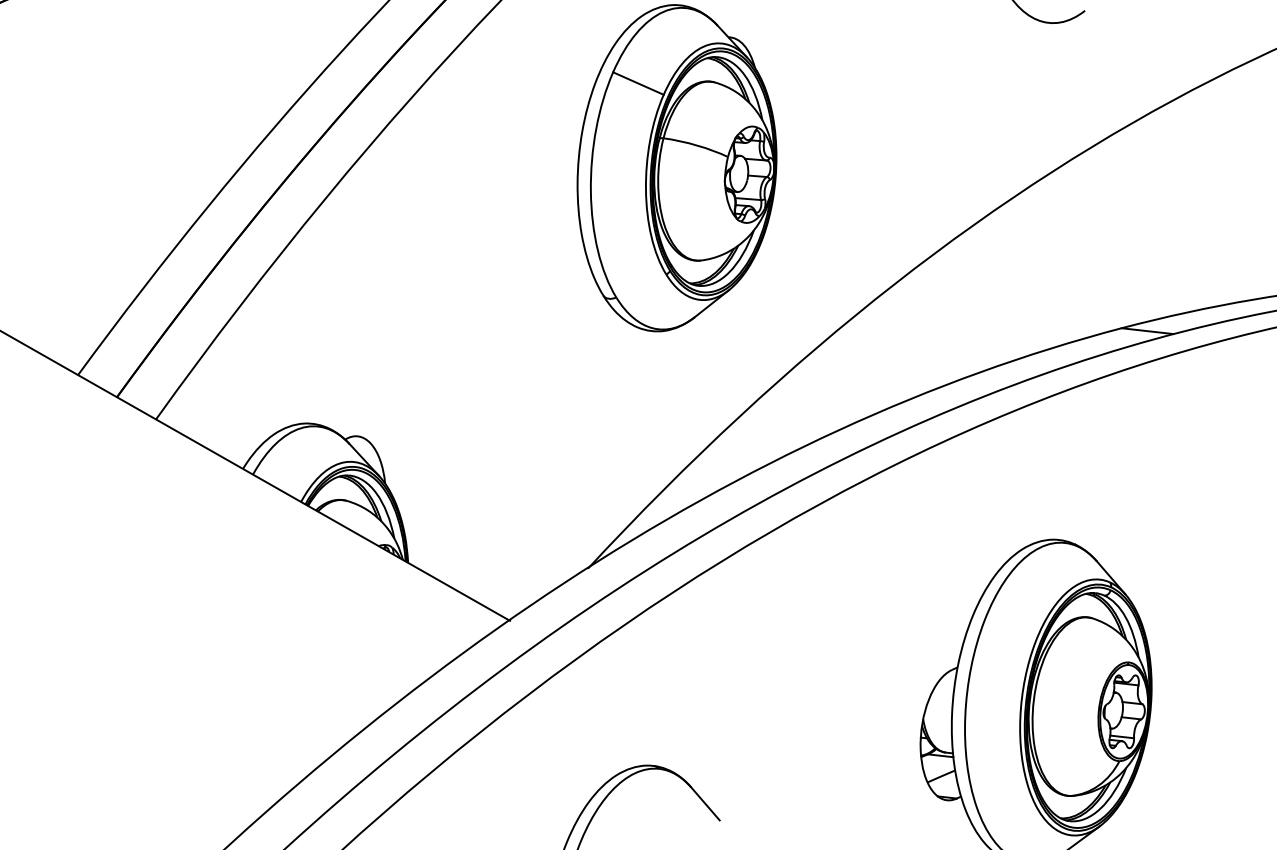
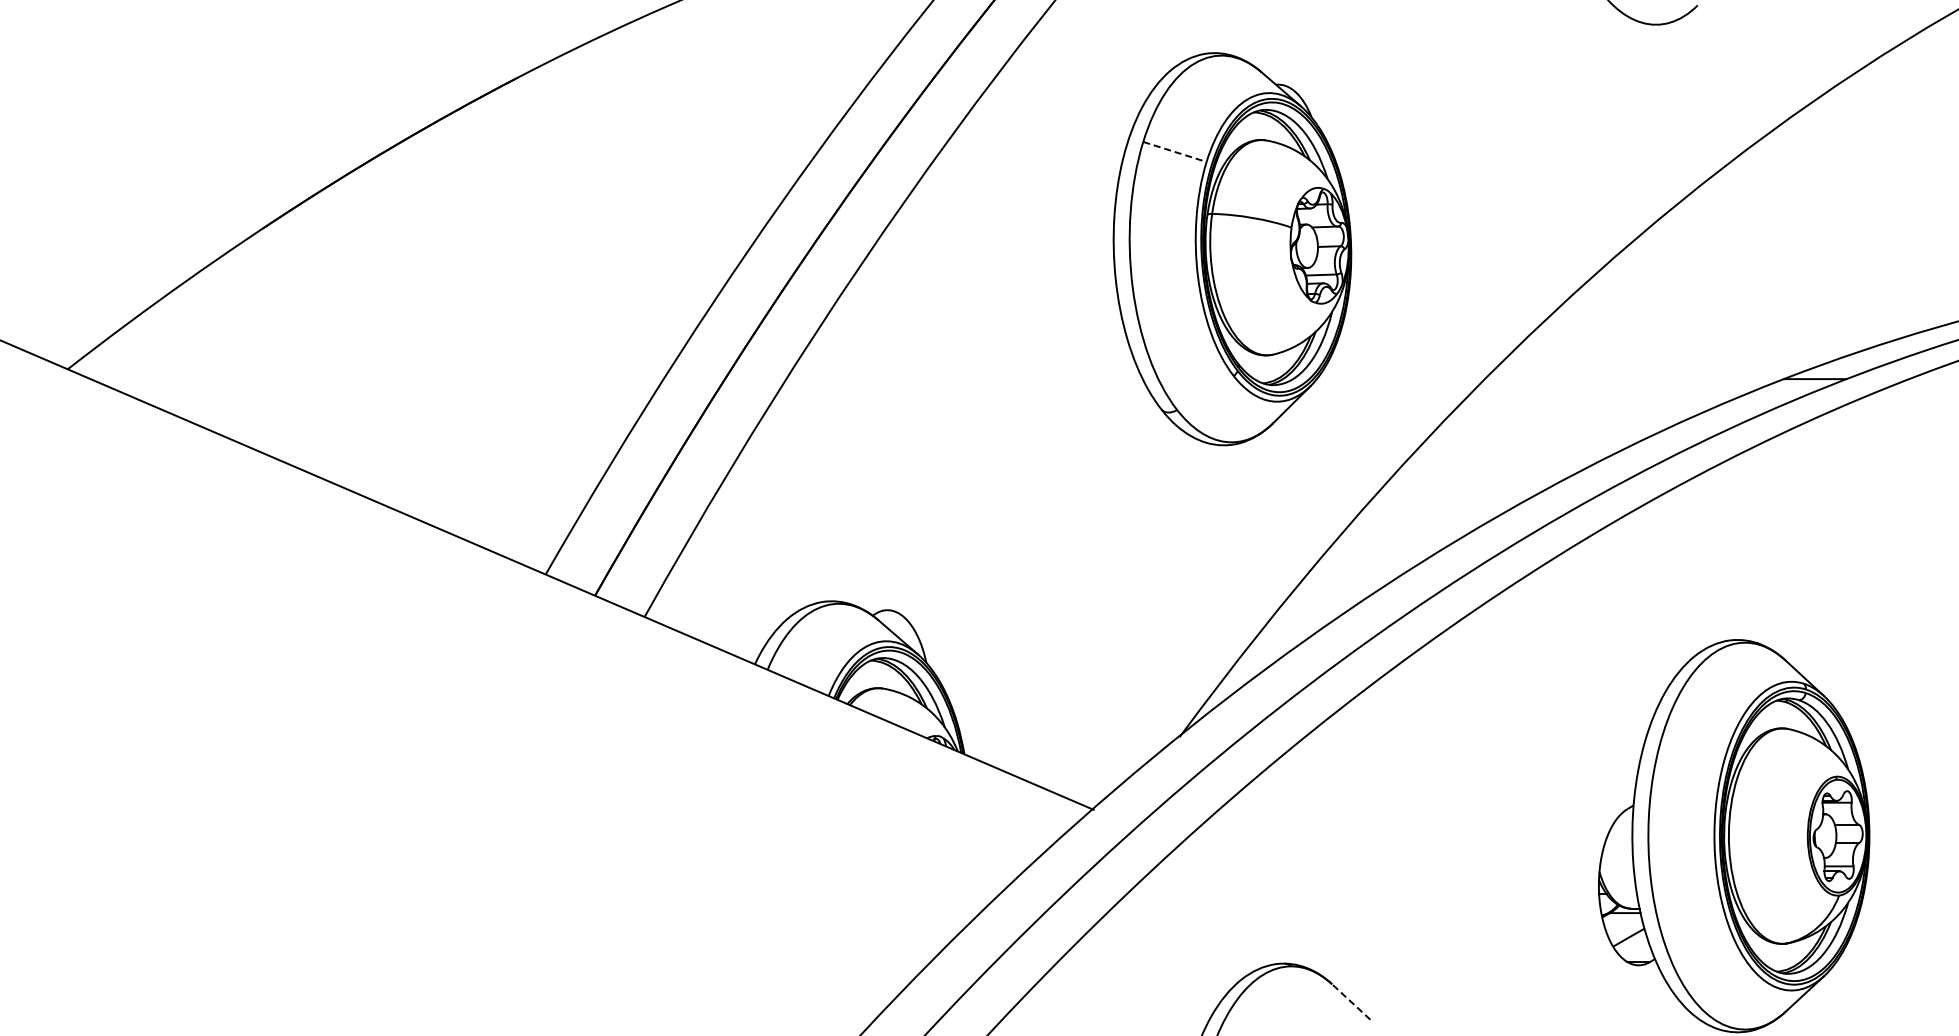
line: (638, 84) -> (1175, 152), solid -> dashed
line: (704, 803) -> (1350, 1001), solid -> dashed

